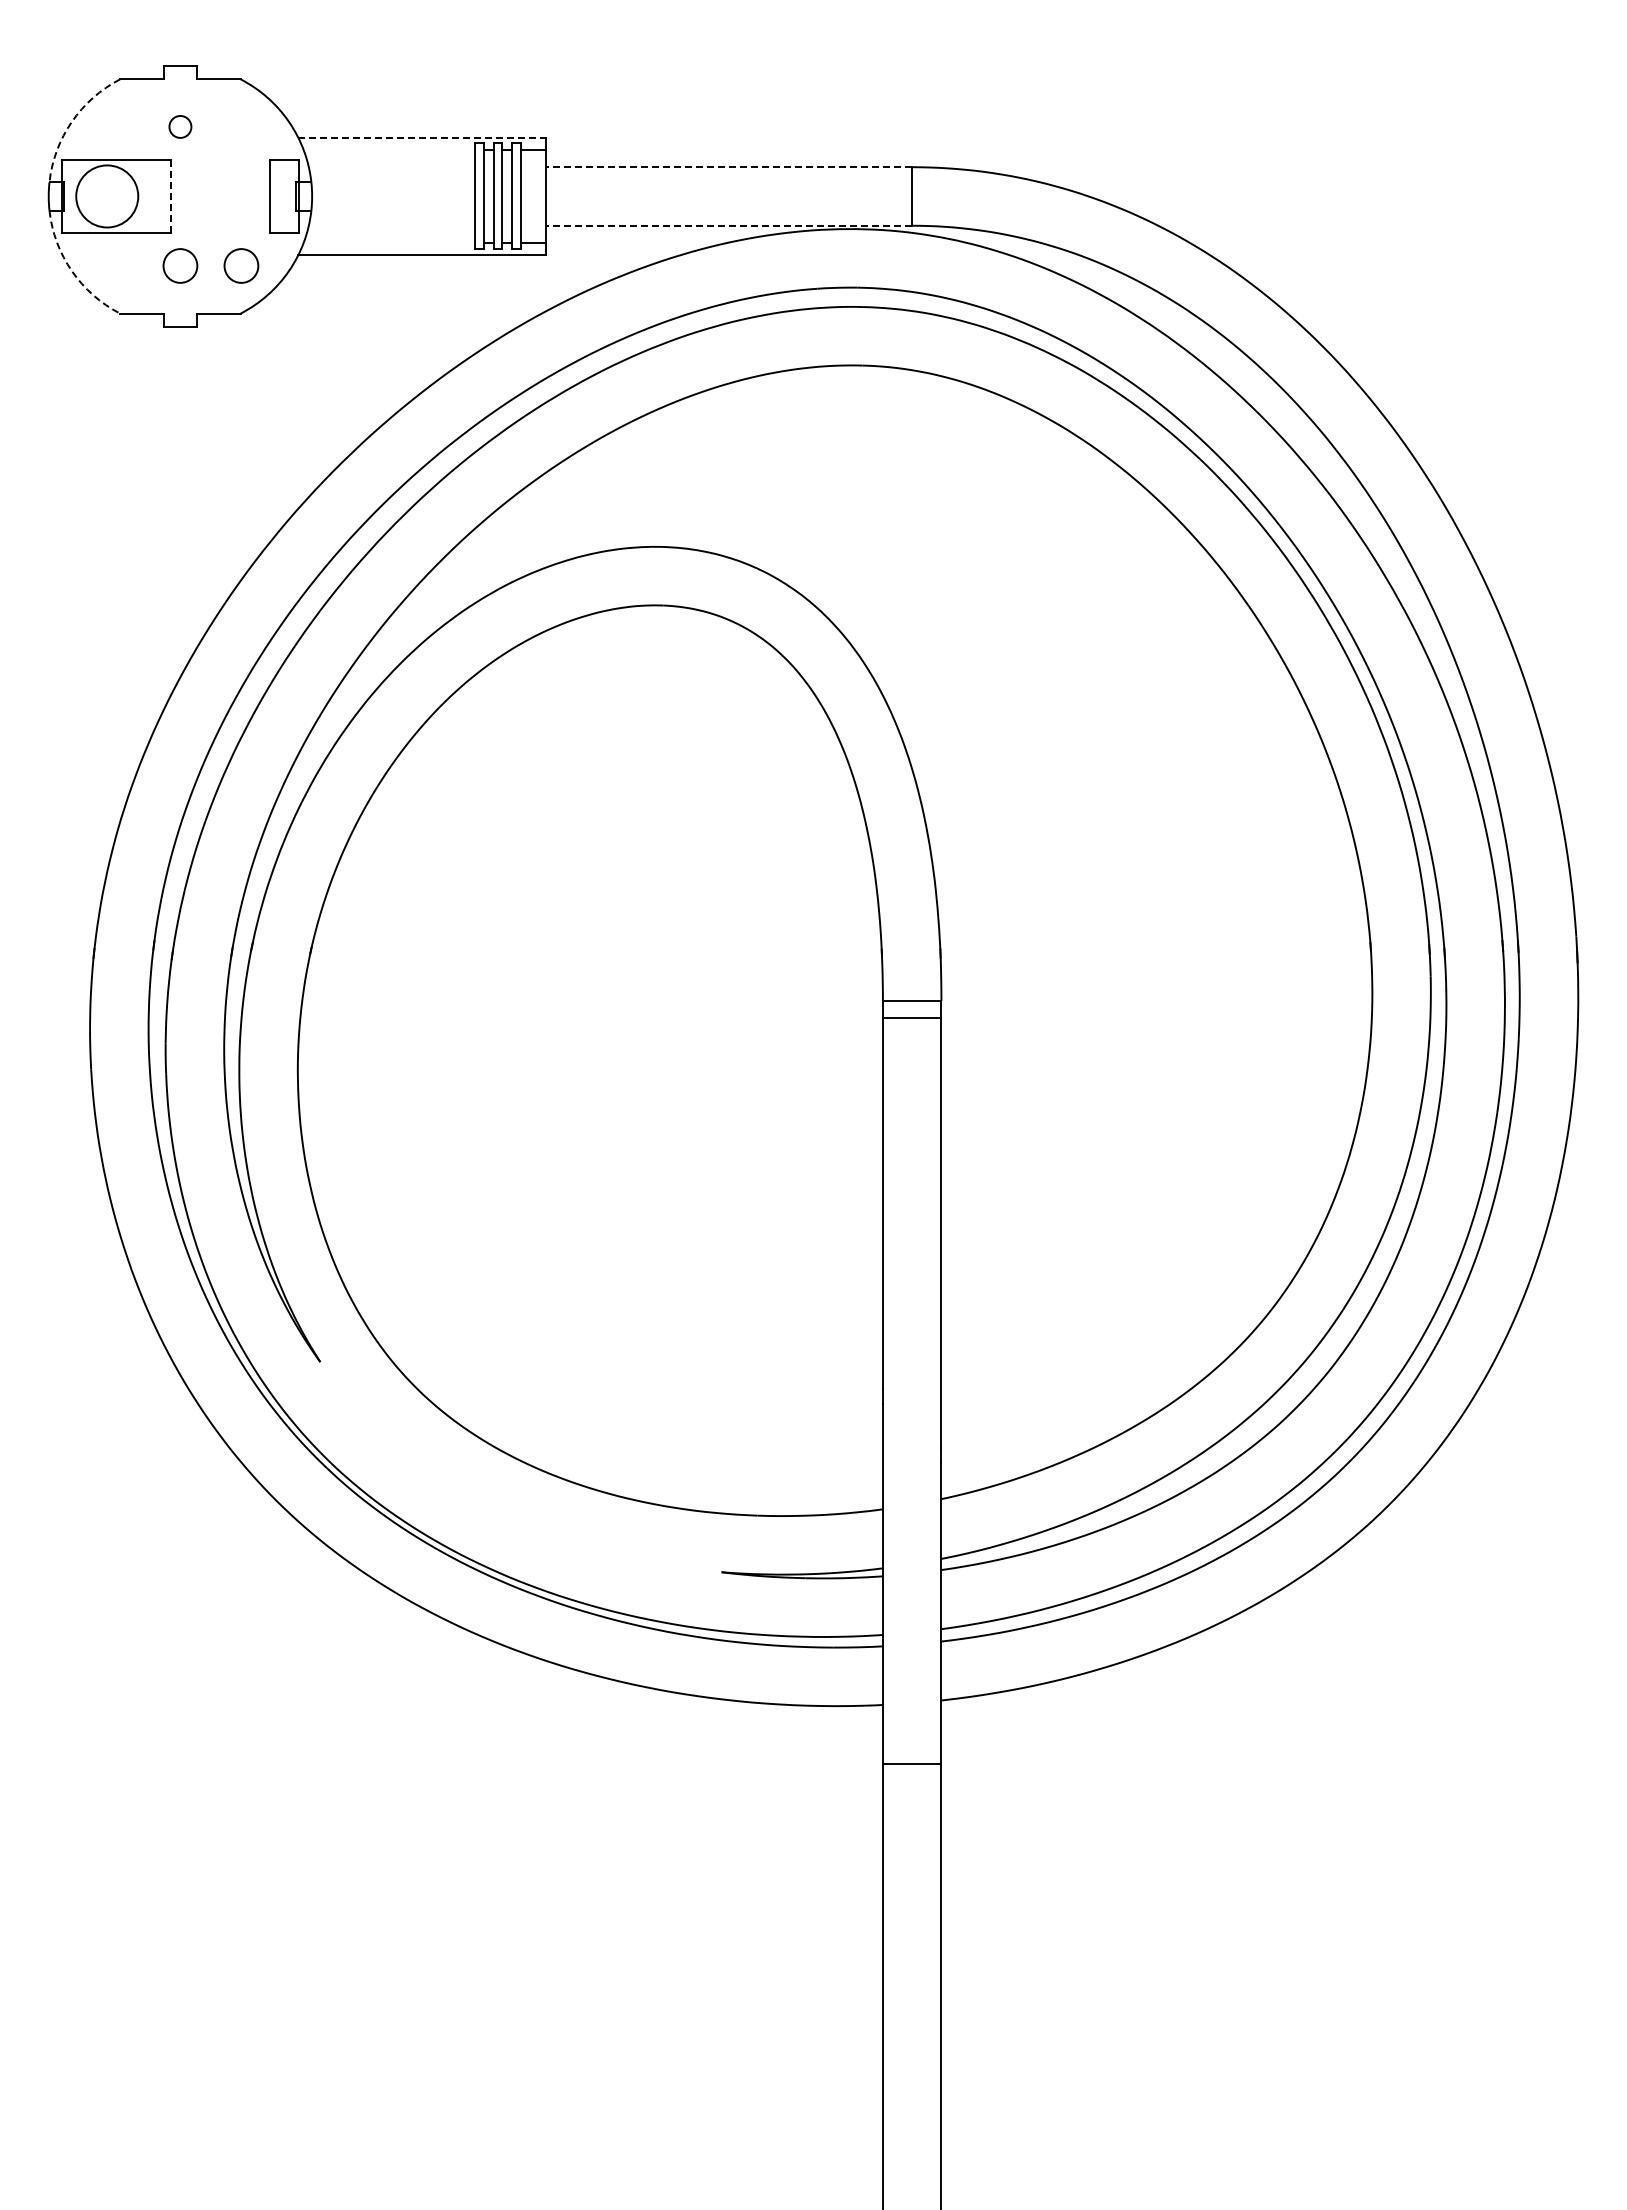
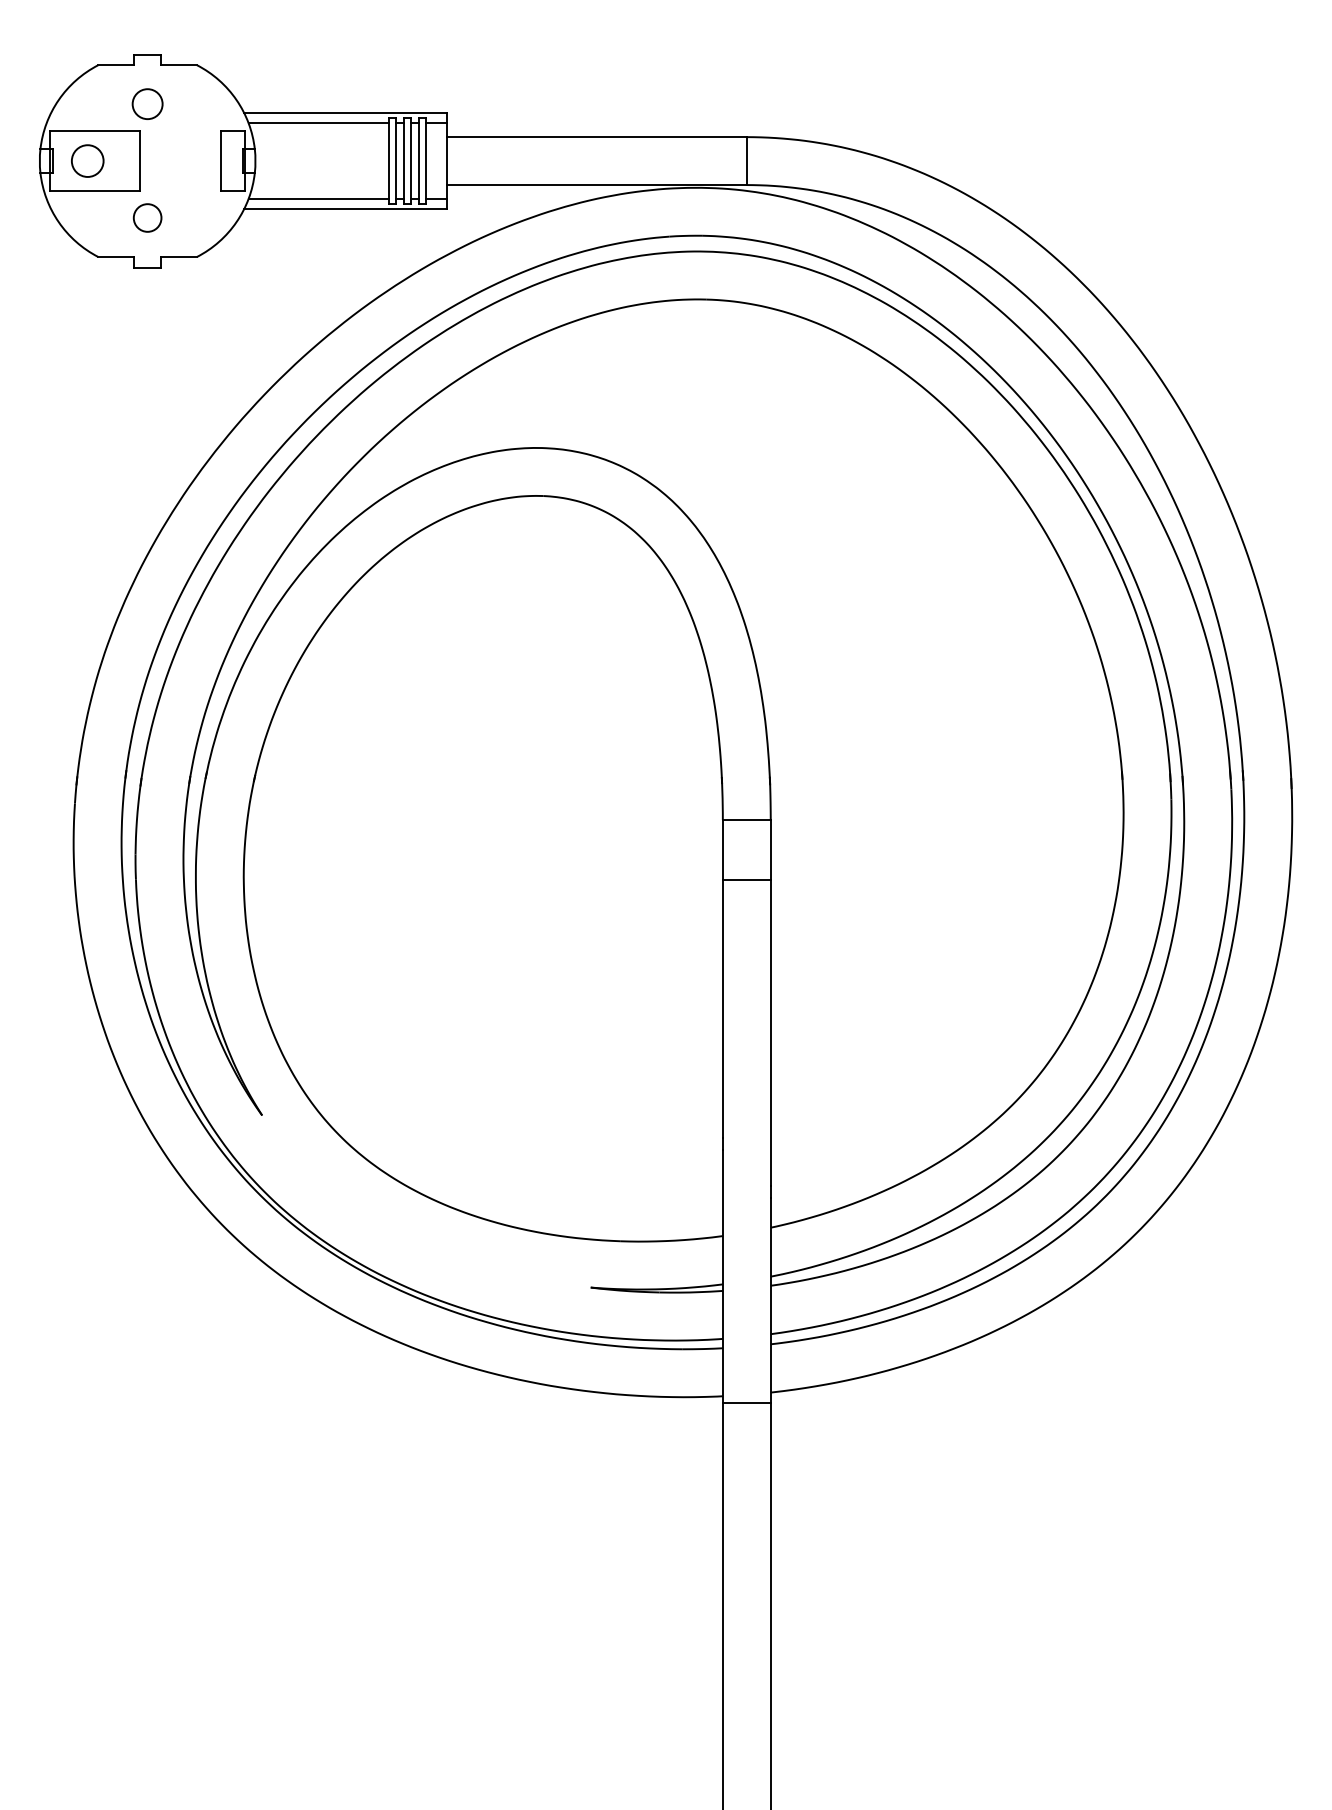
arc: (71, 121) -> (58, 99), dashed -> solid
circle: (180, 126) -> (147, 103), size x1.67
line: (422, 137) -> (345, 112), dashed -> solid
line: (389, 150) -> (318, 123), added
line: (729, 167) -> (597, 137), dashed -> solid
circle: (106, 196) -> (87, 161), size x0.62
line: (171, 196) -> (140, 161), dashed -> solid
line: (729, 225) -> (597, 184), dashed -> solid
line: (389, 242) -> (318, 198), added
circle: (241, 265) -> (197, 217), removed
arc: (71, 271) -> (58, 222), dashed -> solid
line: (911, 1018) -> (746, 880), moved
line: (911, 1764) -> (746, 1403), moved

